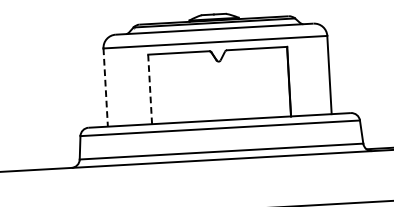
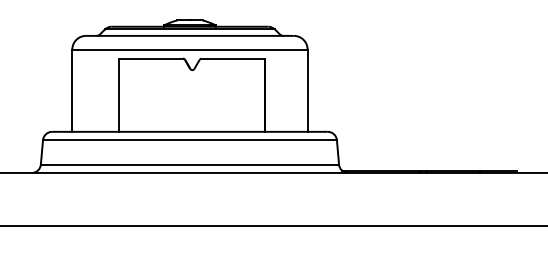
line: (105, 88) -> (72, 91), dashed -> solid
line: (149, 89) -> (118, 95), dashed -> solid

